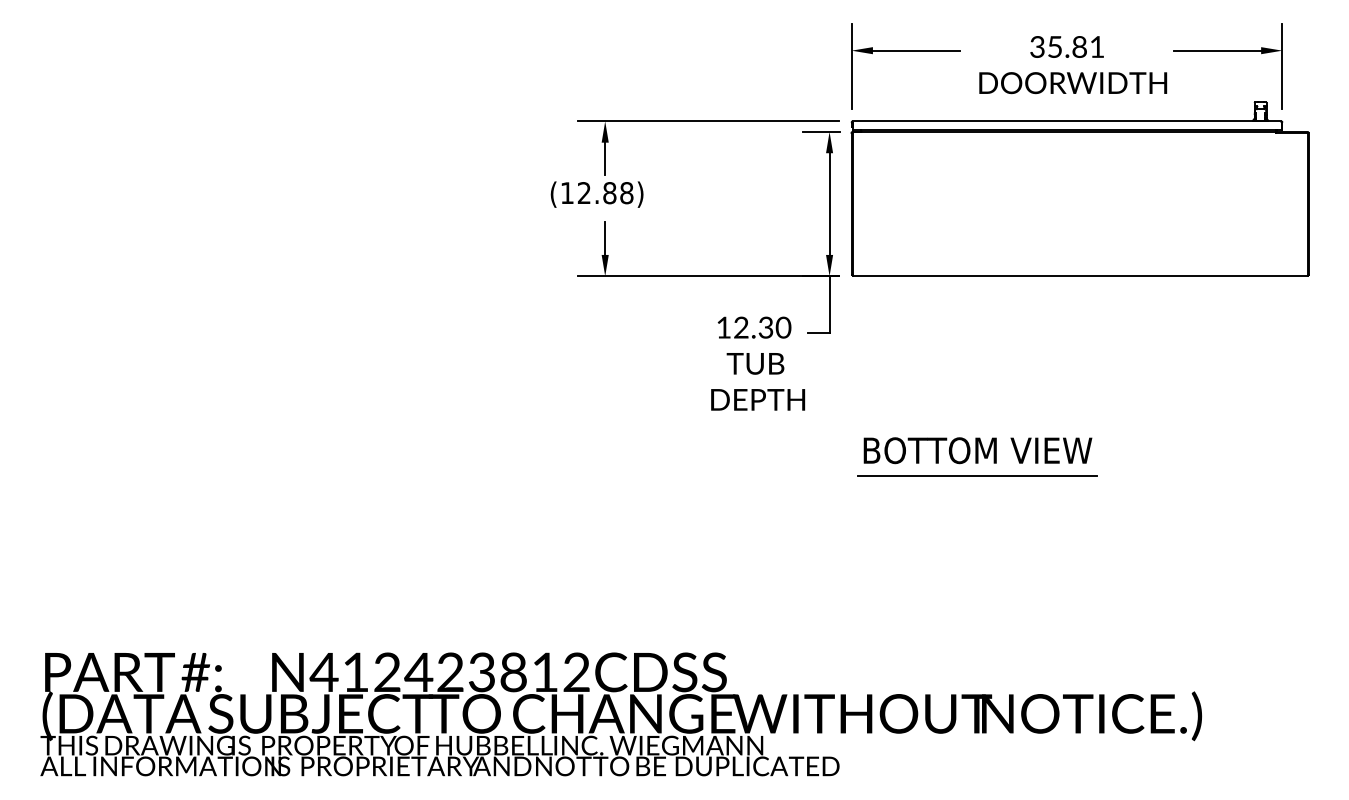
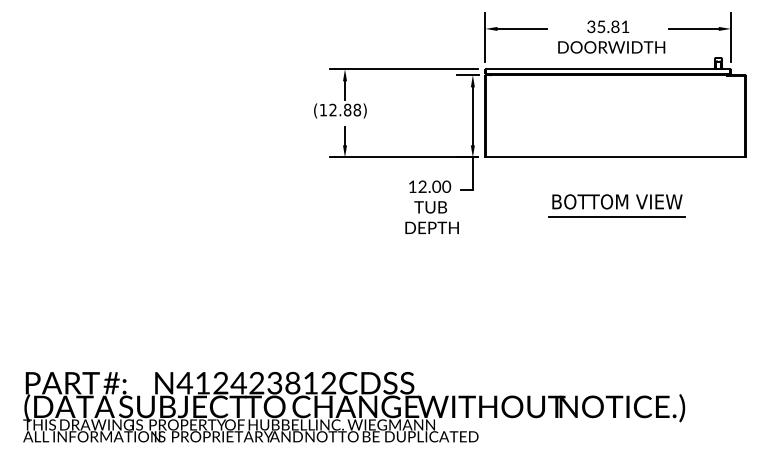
text: (765, 327) -> (436, 186), 12.30 -> 12.00
part: (976, 457) -> (616, 205), moved

